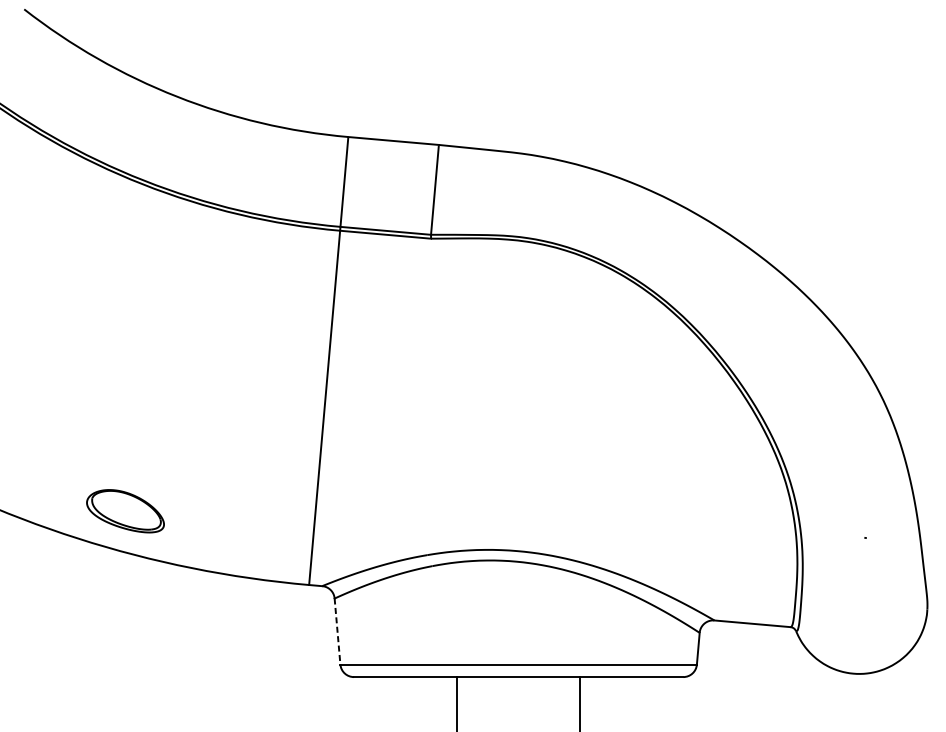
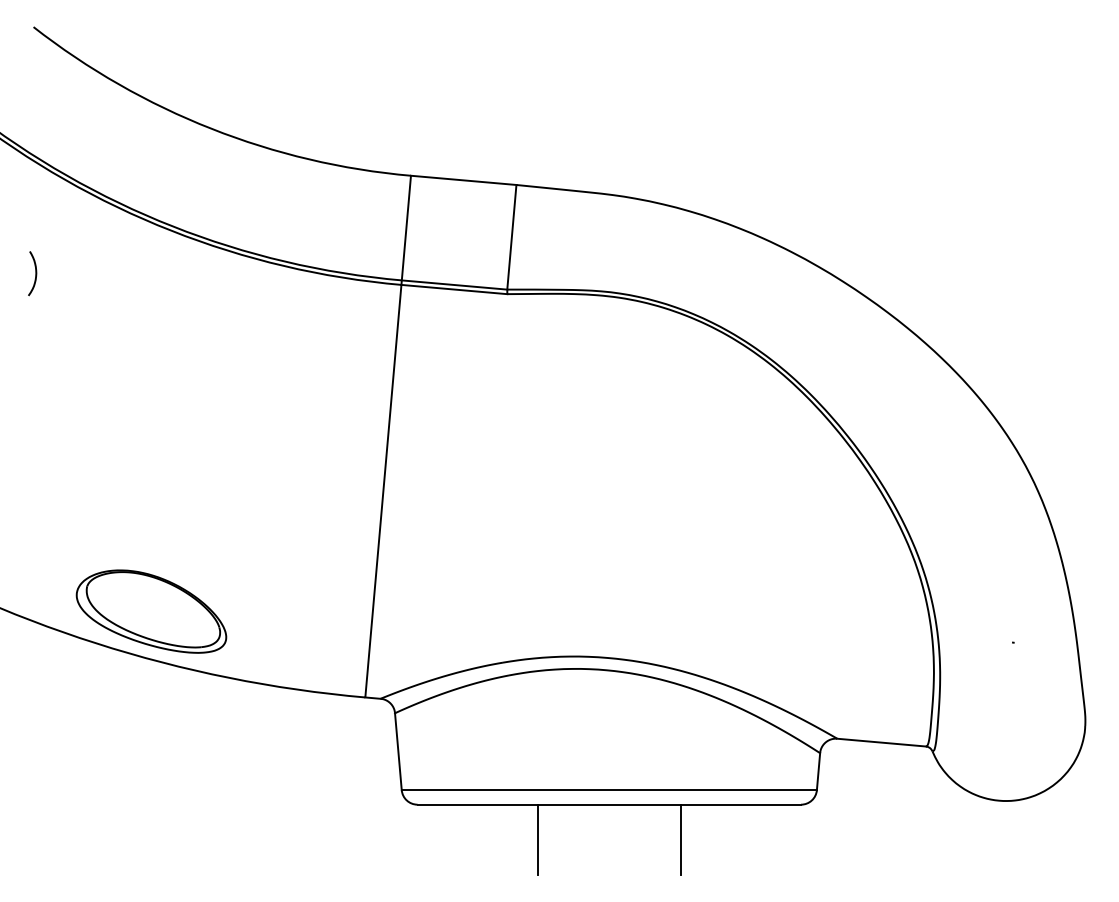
curve: (25, 220) -> (35, 273), added
part: (125, 511) -> (151, 611), size x1.67
line: (337, 631) -> (398, 751), dashed -> solid

